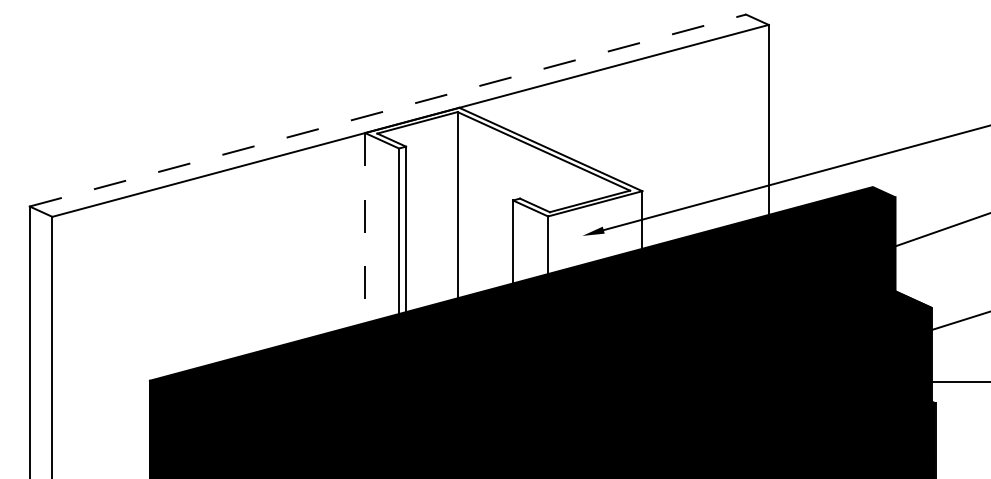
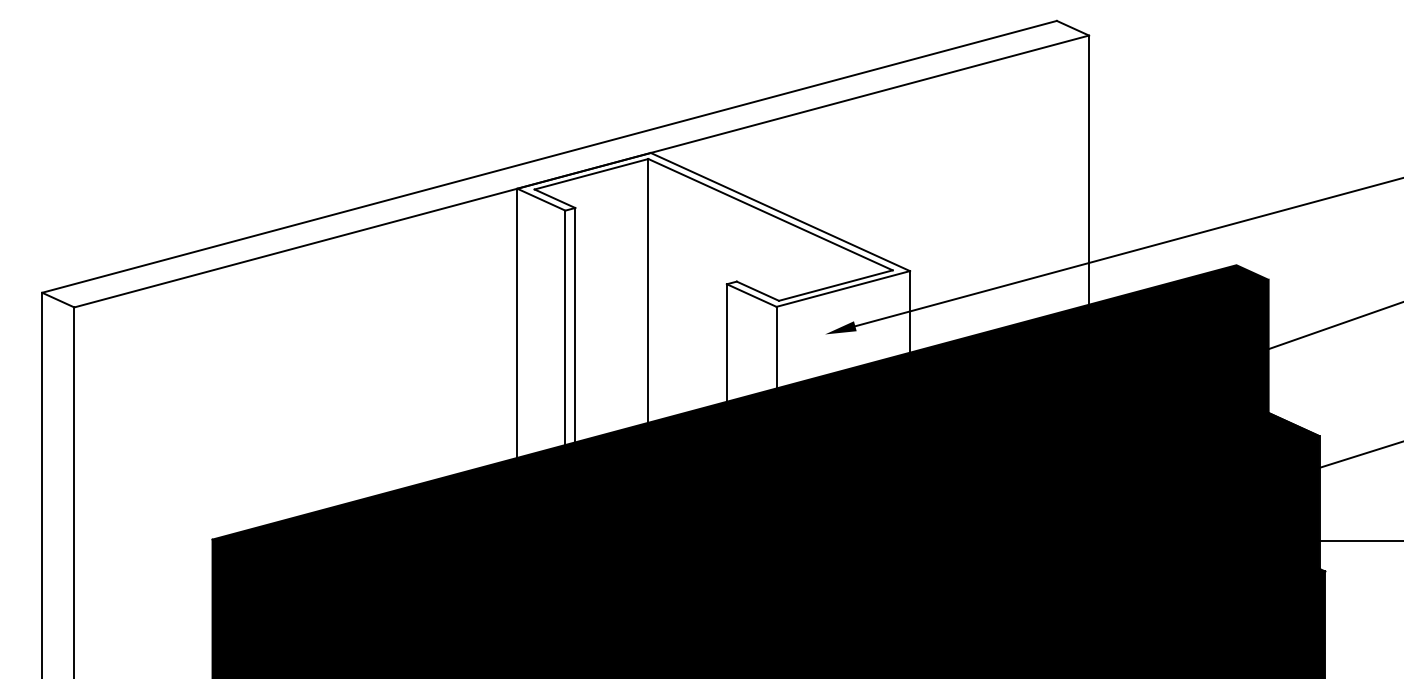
line: (387, 110) -> (549, 156), dashed -> solid
line: (365, 228) -> (517, 323), dashed -> solid

